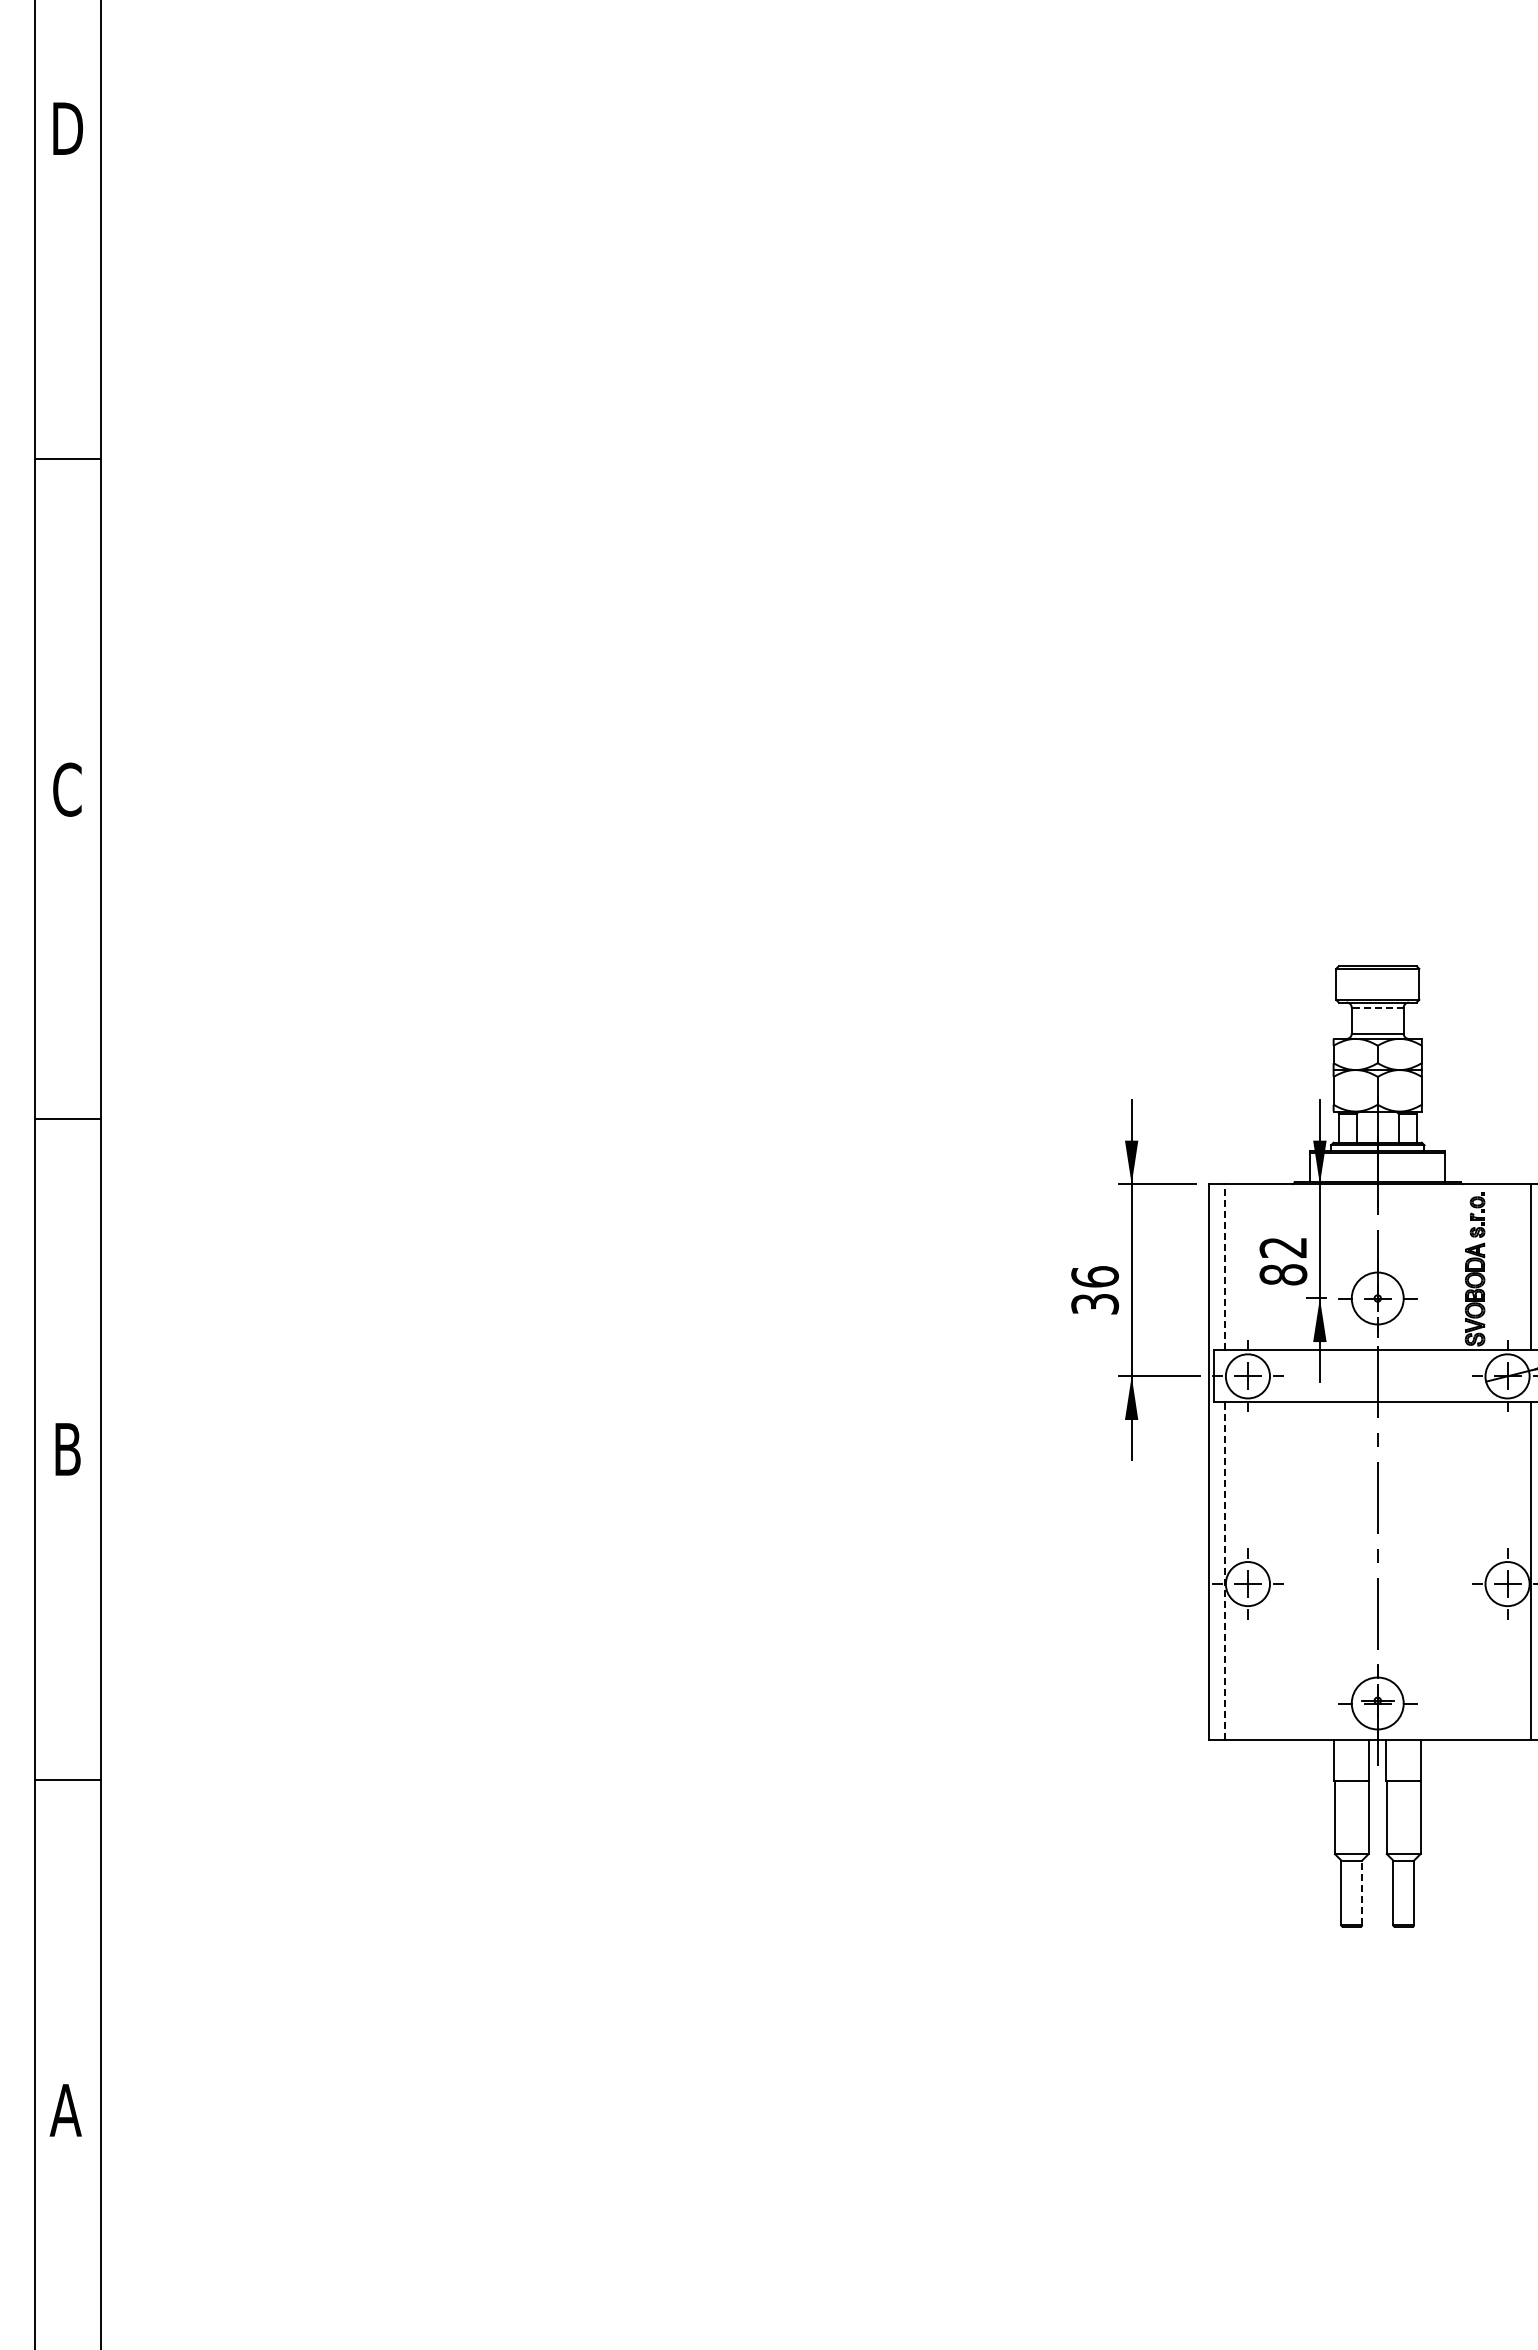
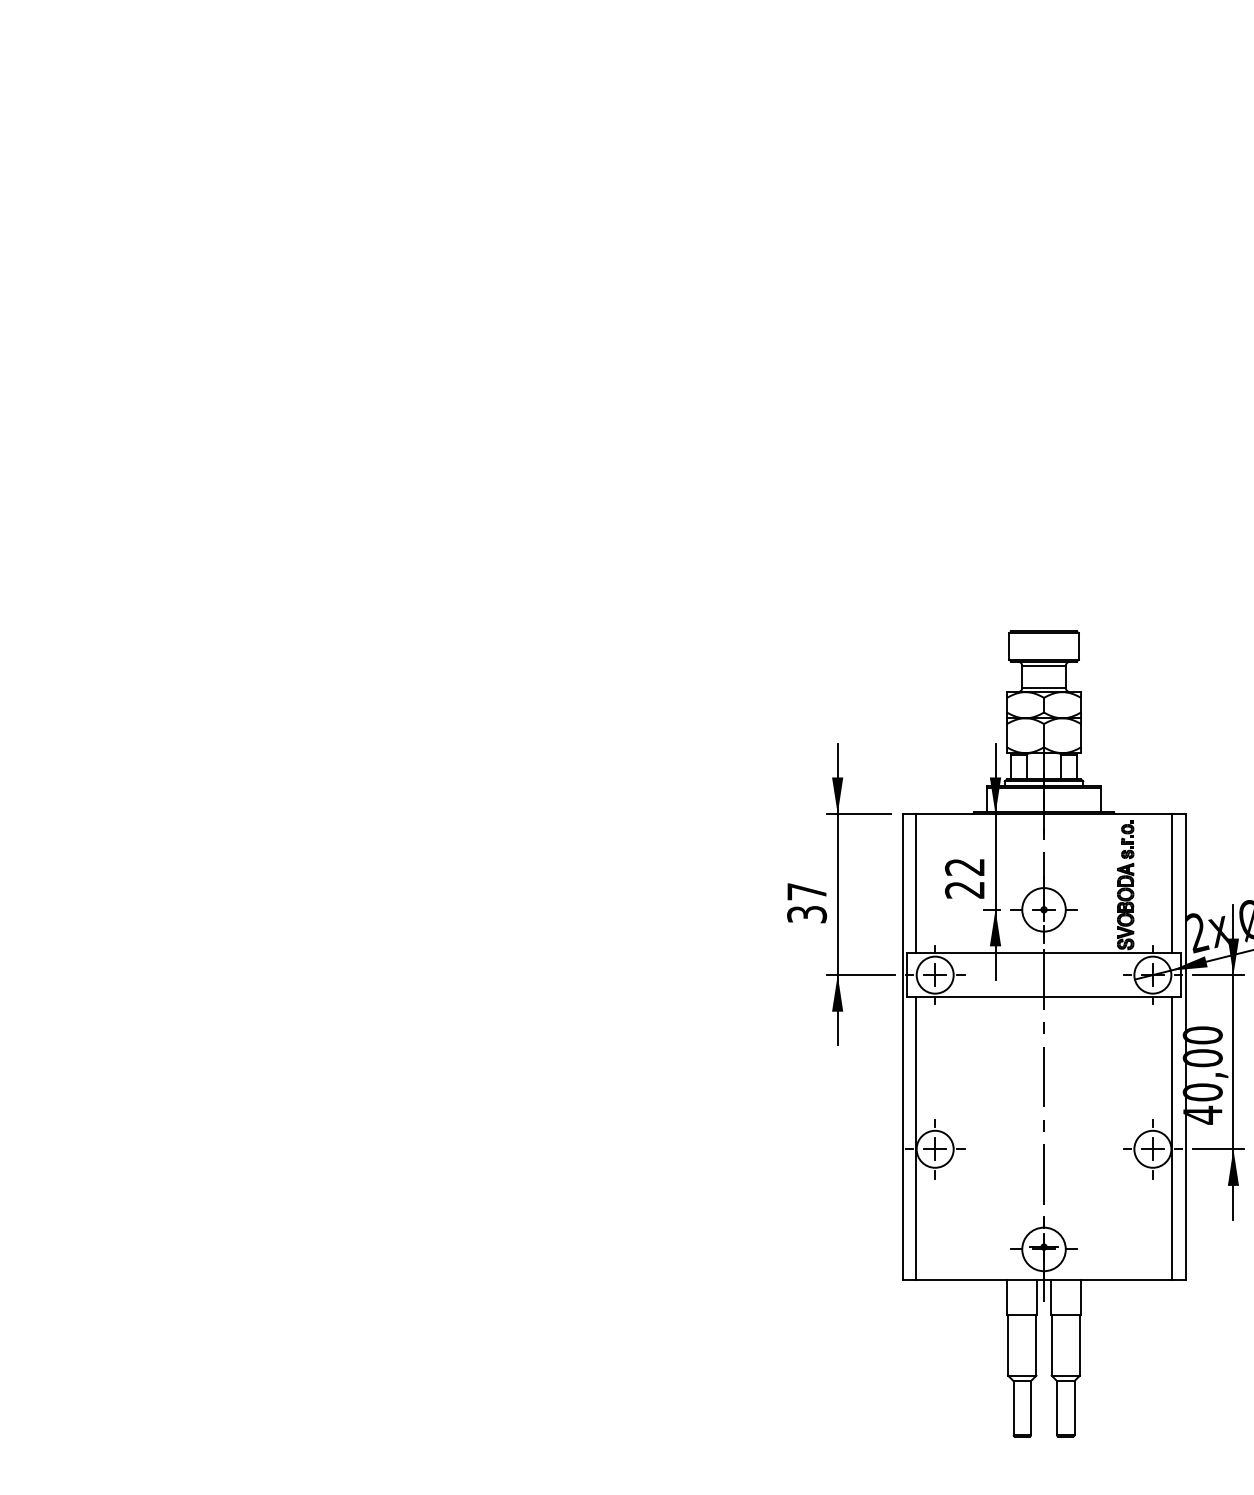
line: (1377, 1007) -> (1043, 665), dashed -> solid
line: (1224, 1266) -> (915, 883), dashed -> solid
text: (1283, 1274) -> (965, 889), 82 -> 22
text: (1095, 1276) -> (807, 891), 36 -> 37
line: (1224, 1571) -> (915, 1138), dashed -> solid
line: (1362, 1892) -> (1031, 1407), dashed -> solid

